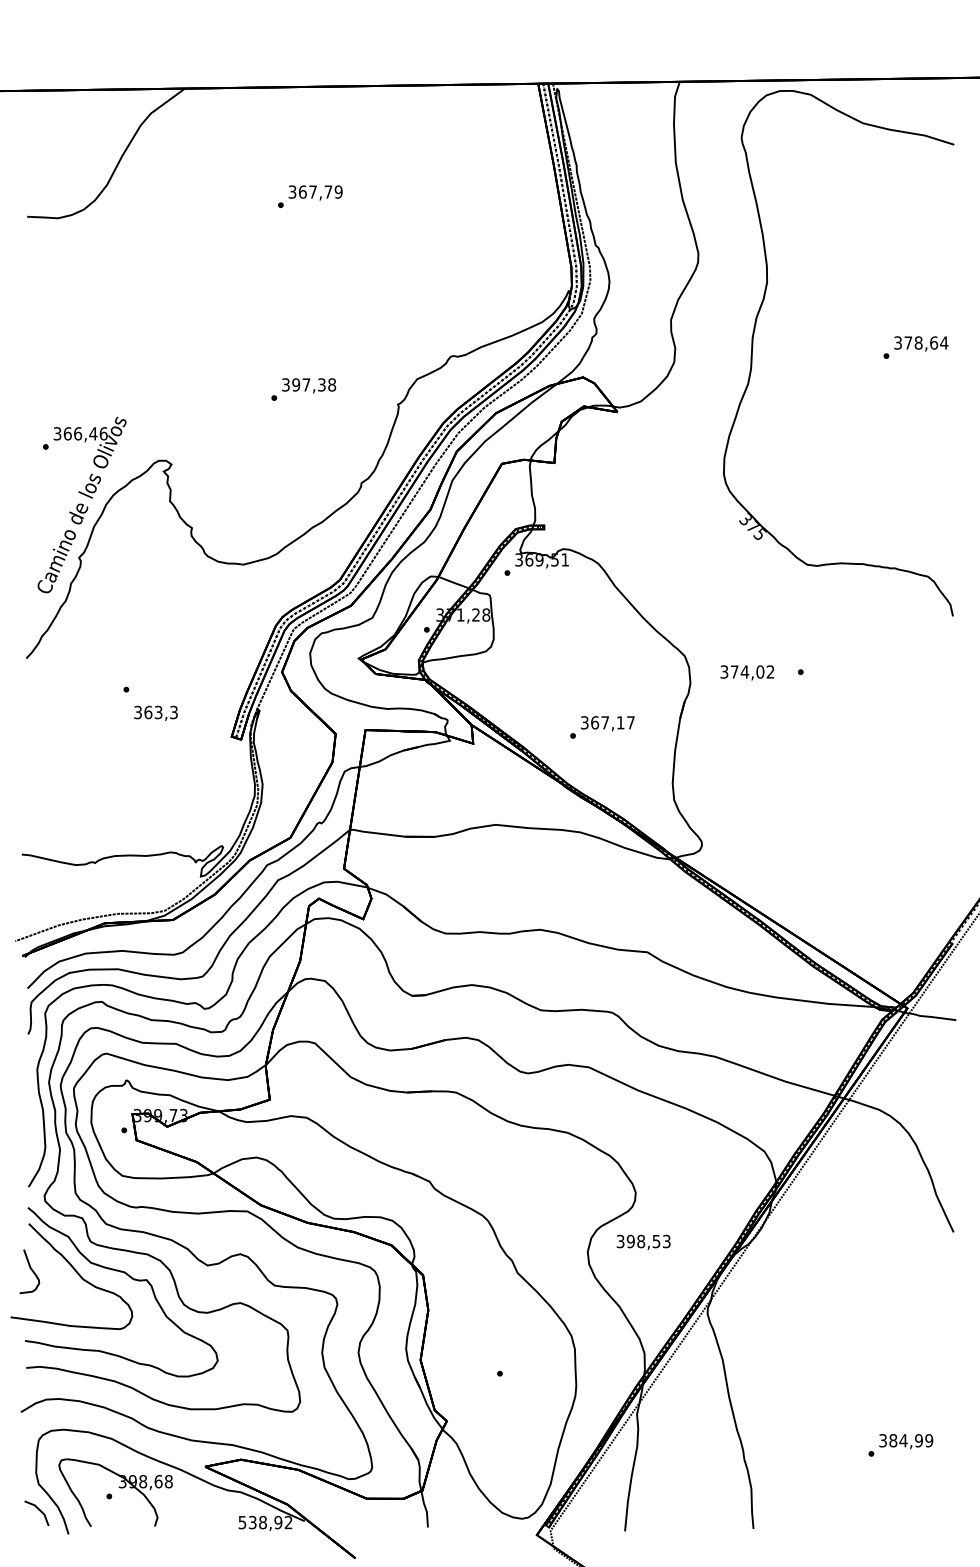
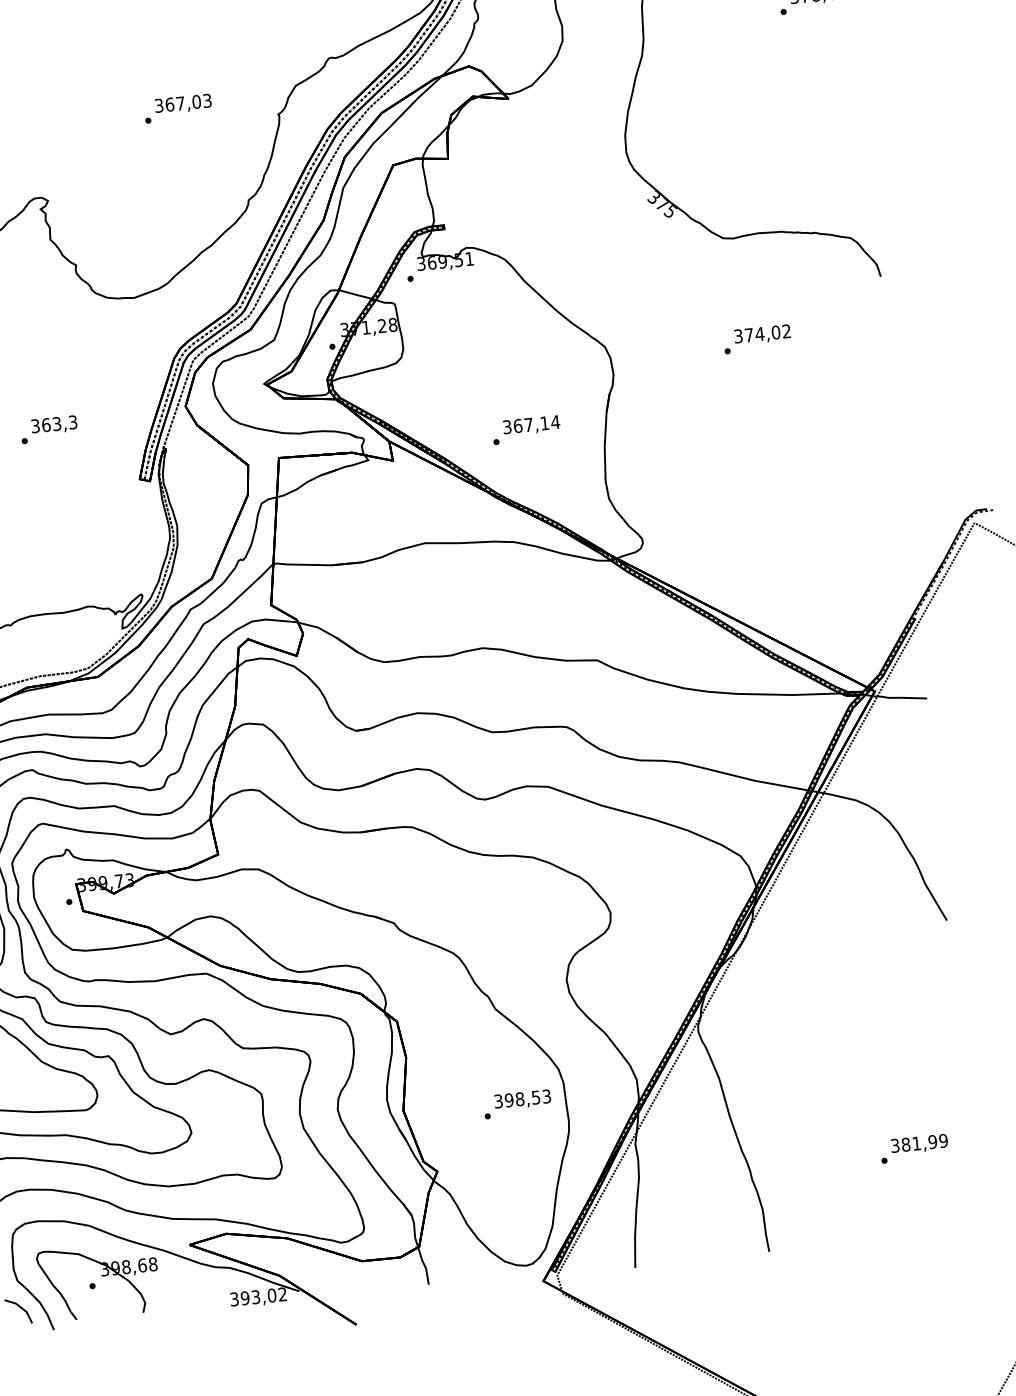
text: (314, 384) -> (188, 102), 397,38 -> 367,03
text: (747, 672) -> (762, 334), moved
text: (155, 713) -> (53, 425), moved
text: (630, 722) -> (555, 421), 367,17 -> 367,14
text: (643, 1241) -> (522, 1098), moved
text: (903, 1440) -> (916, 1143), 384,99 -> 381,99
text: (260, 1522) -> (253, 1297), 538,92 -> 393,02

